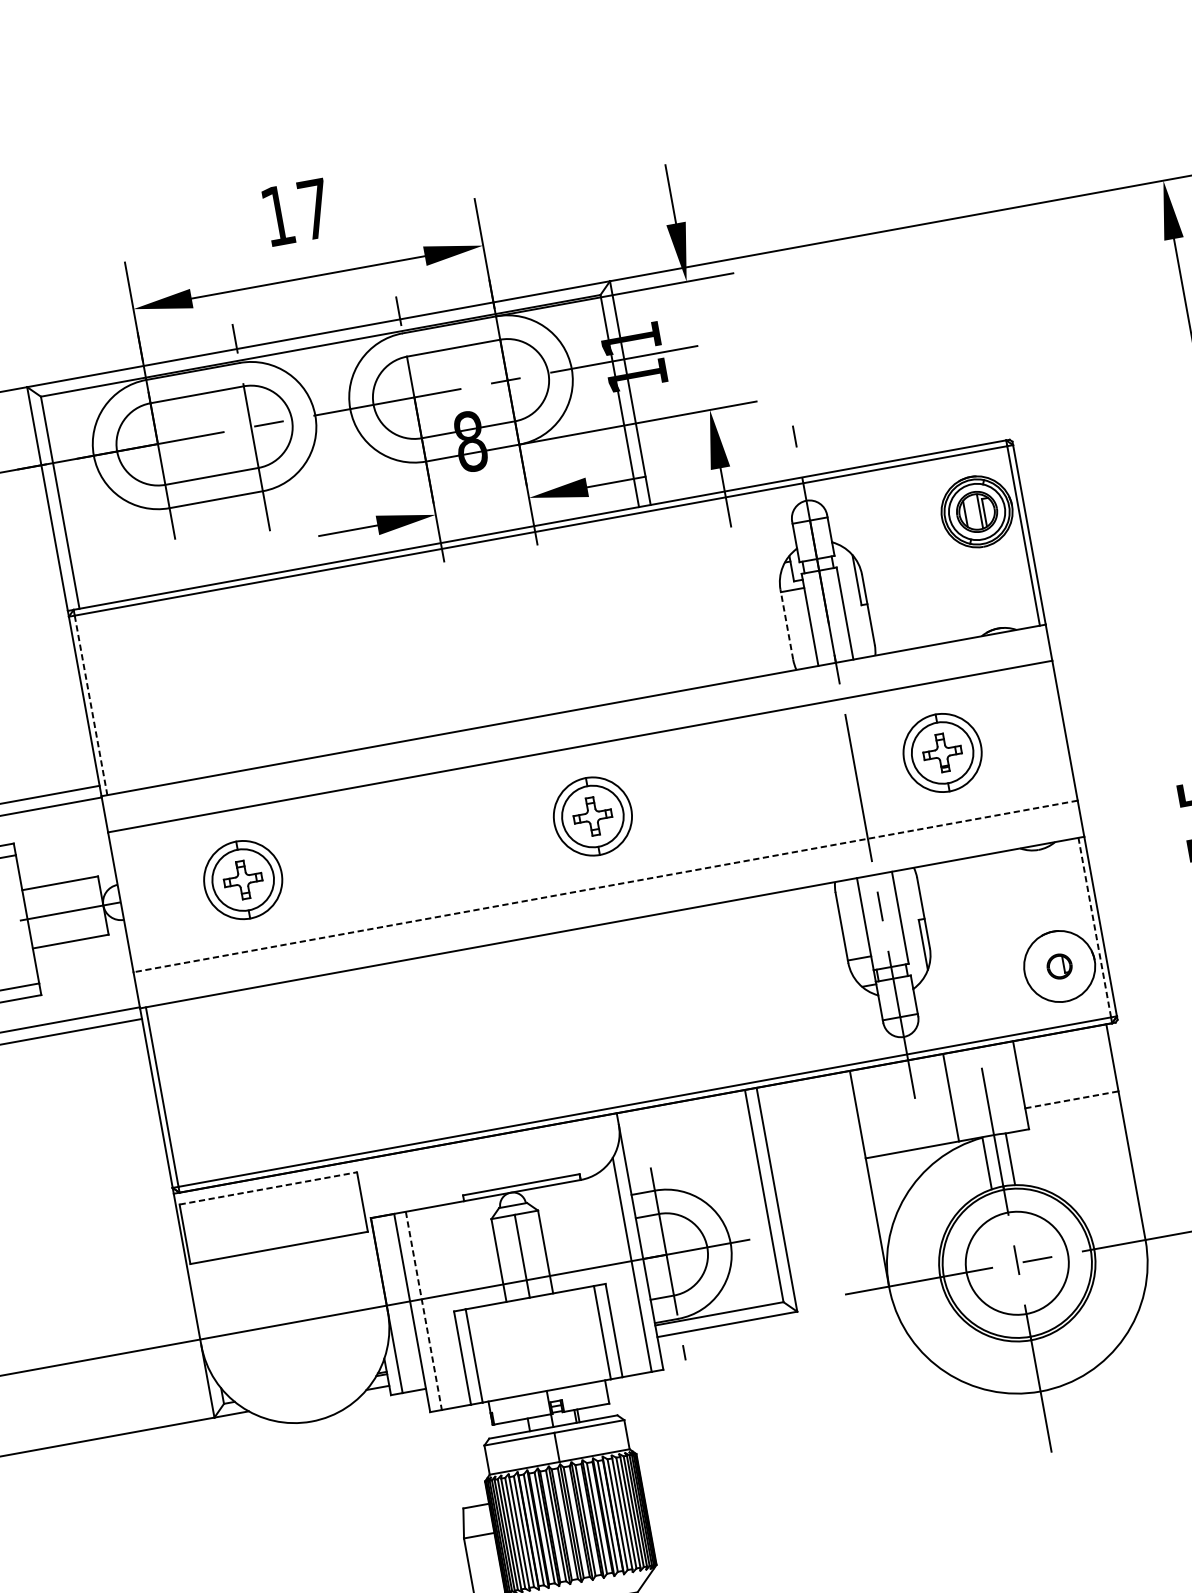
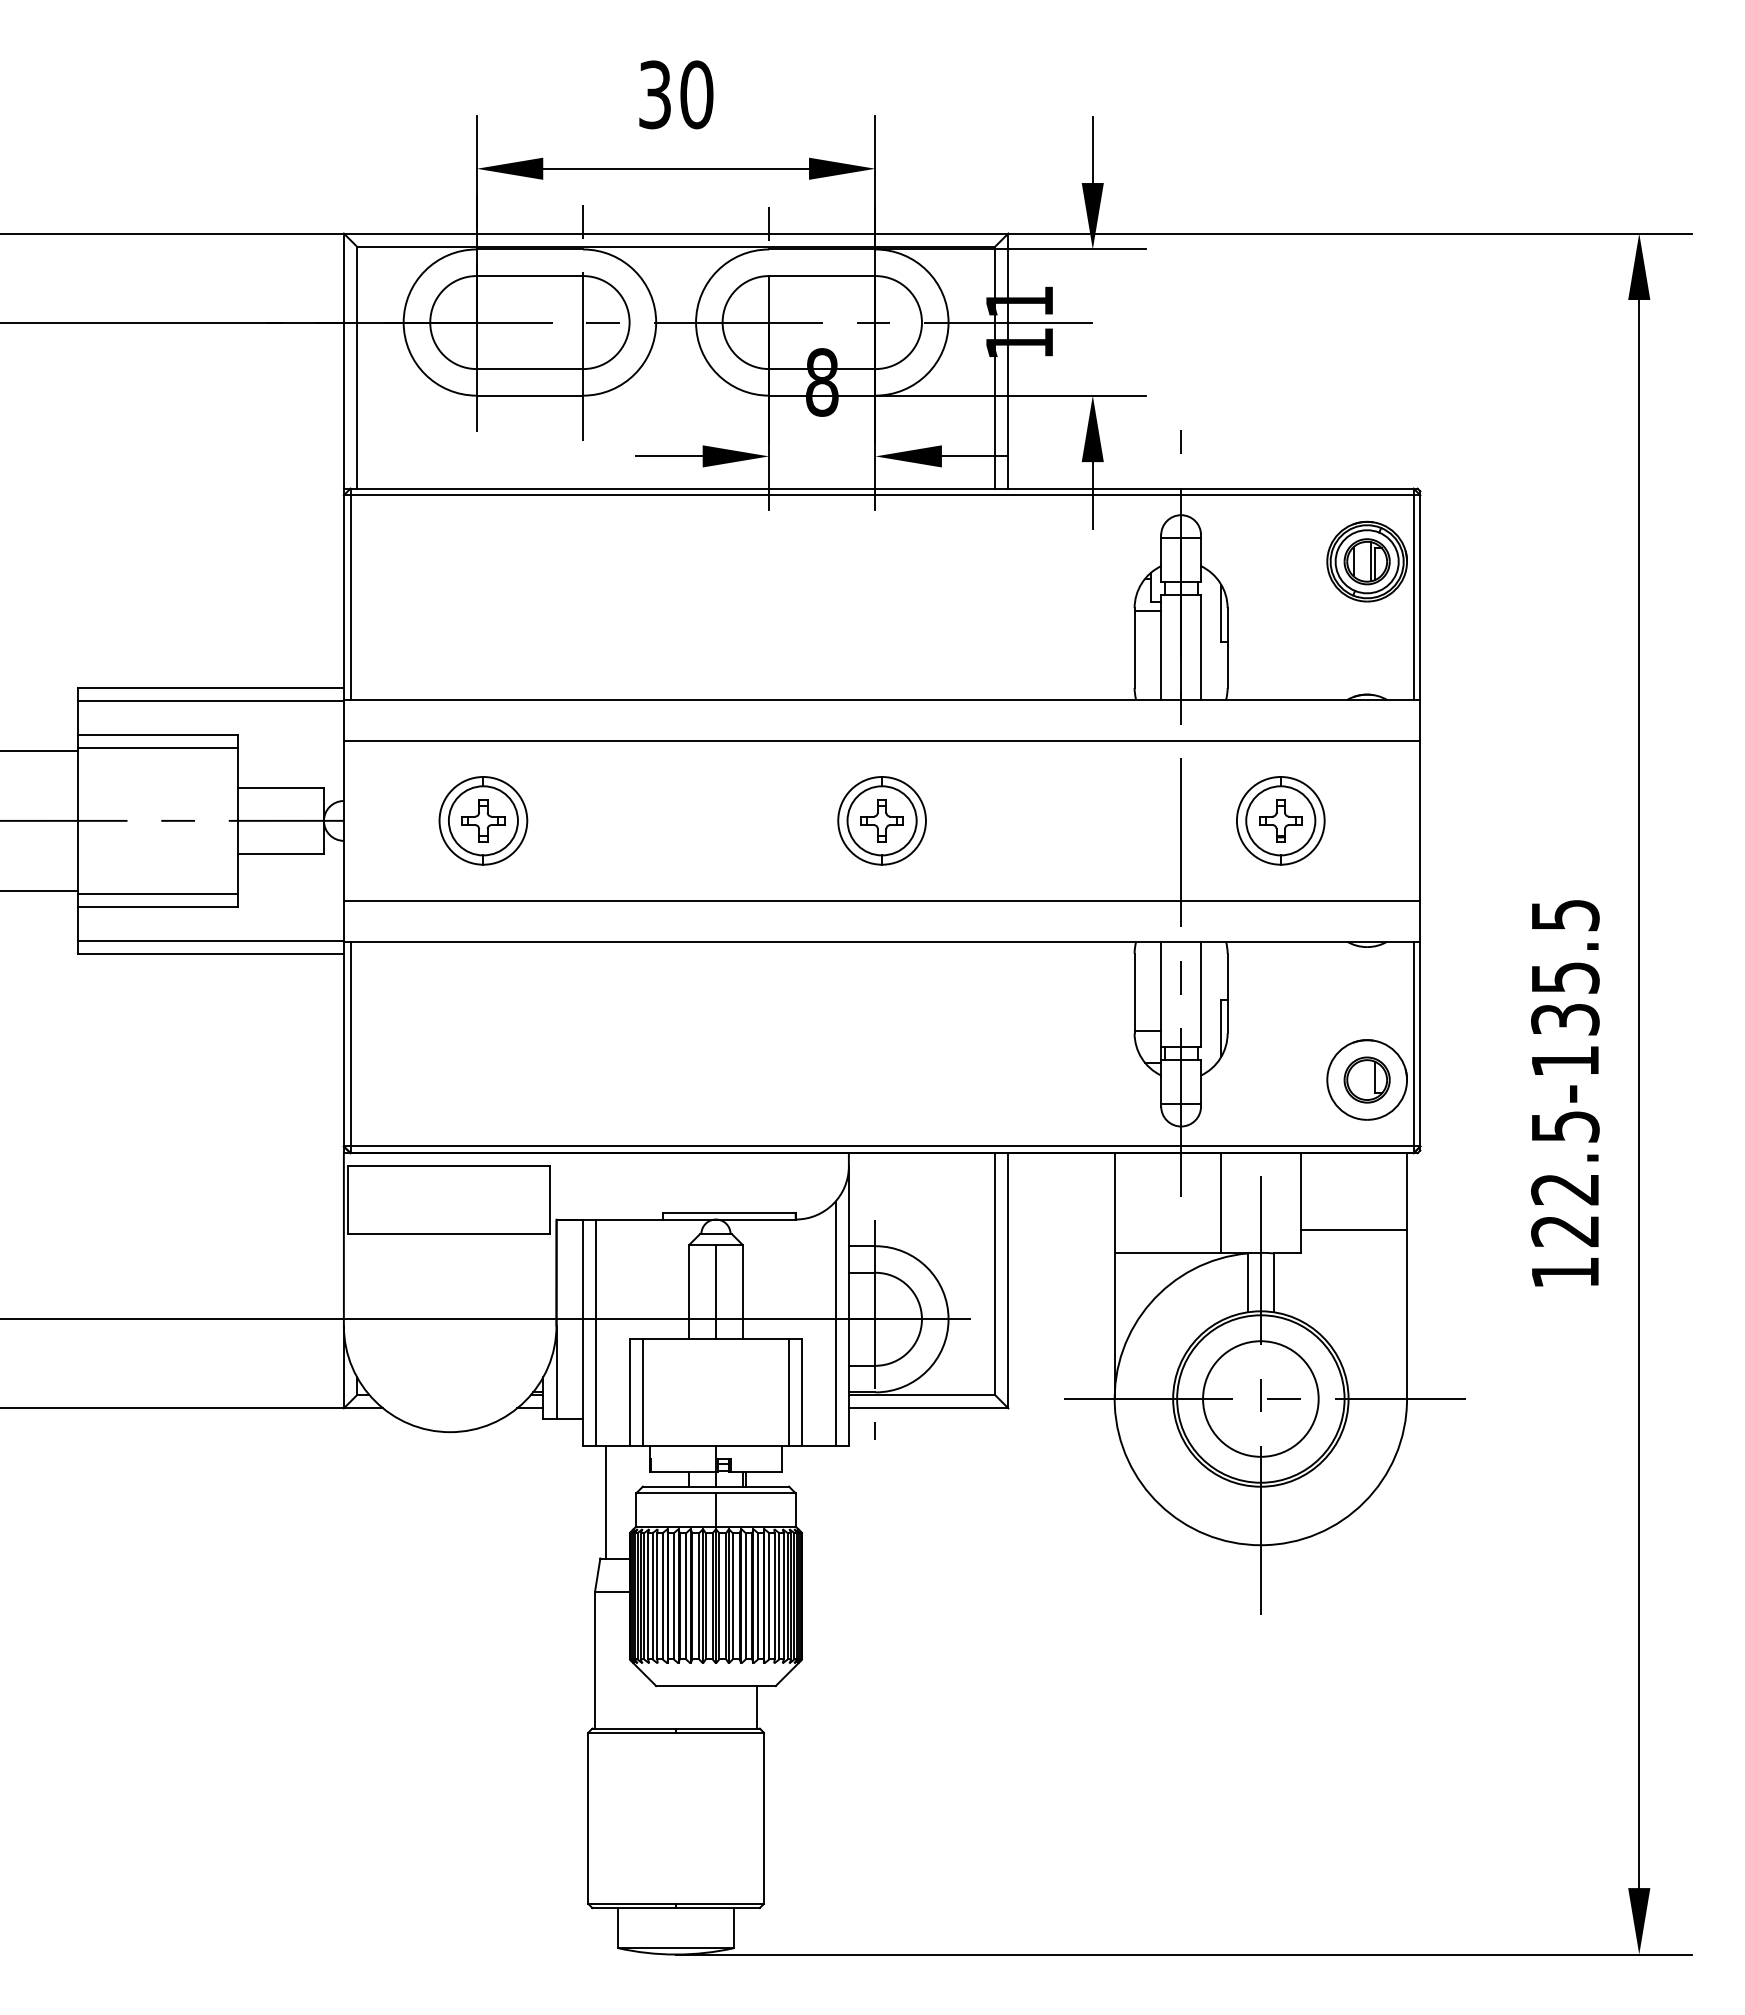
text: (296, 212) -> (676, 94), 17 -> 30
line: (786, 625) -> (1134, 648), dashed -> solid
line: (91, 706) -> (350, 598), dashed -> solid
line: (605, 886) -> (881, 900), dashed -> solid
line: (1094, 927) -> (1413, 1043), dashed -> solid
part: (1059, 966) -> (1366, 1079), size x1.67
line: (1072, 1099) -> (1354, 1229), dashed -> solid
line: (268, 1188) -> (449, 1166), dashed -> solid
line: (424, 1311) -> (596, 1333), dashed -> solid
line: (459, 1457) -> (606, 1501), added

